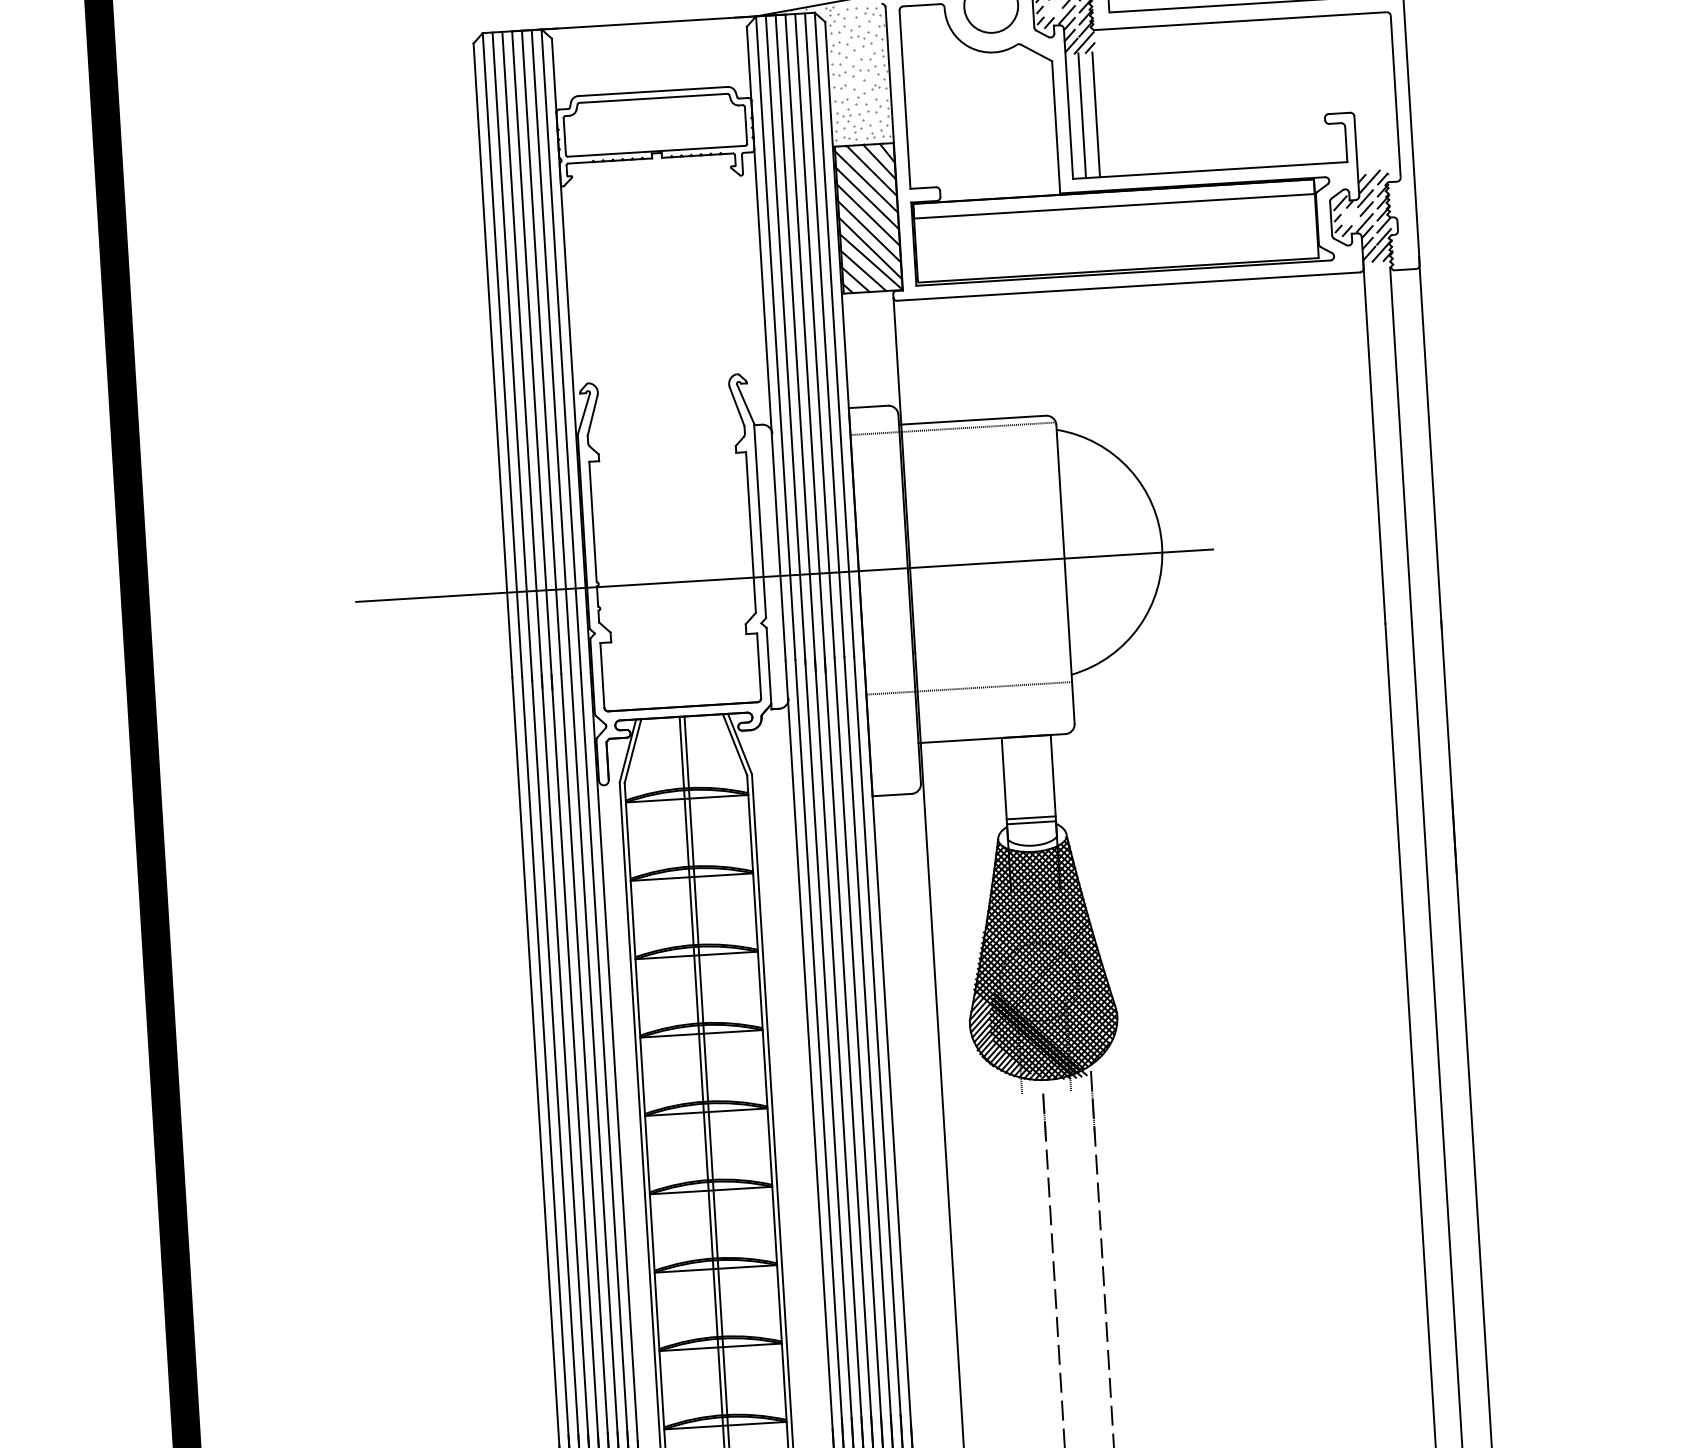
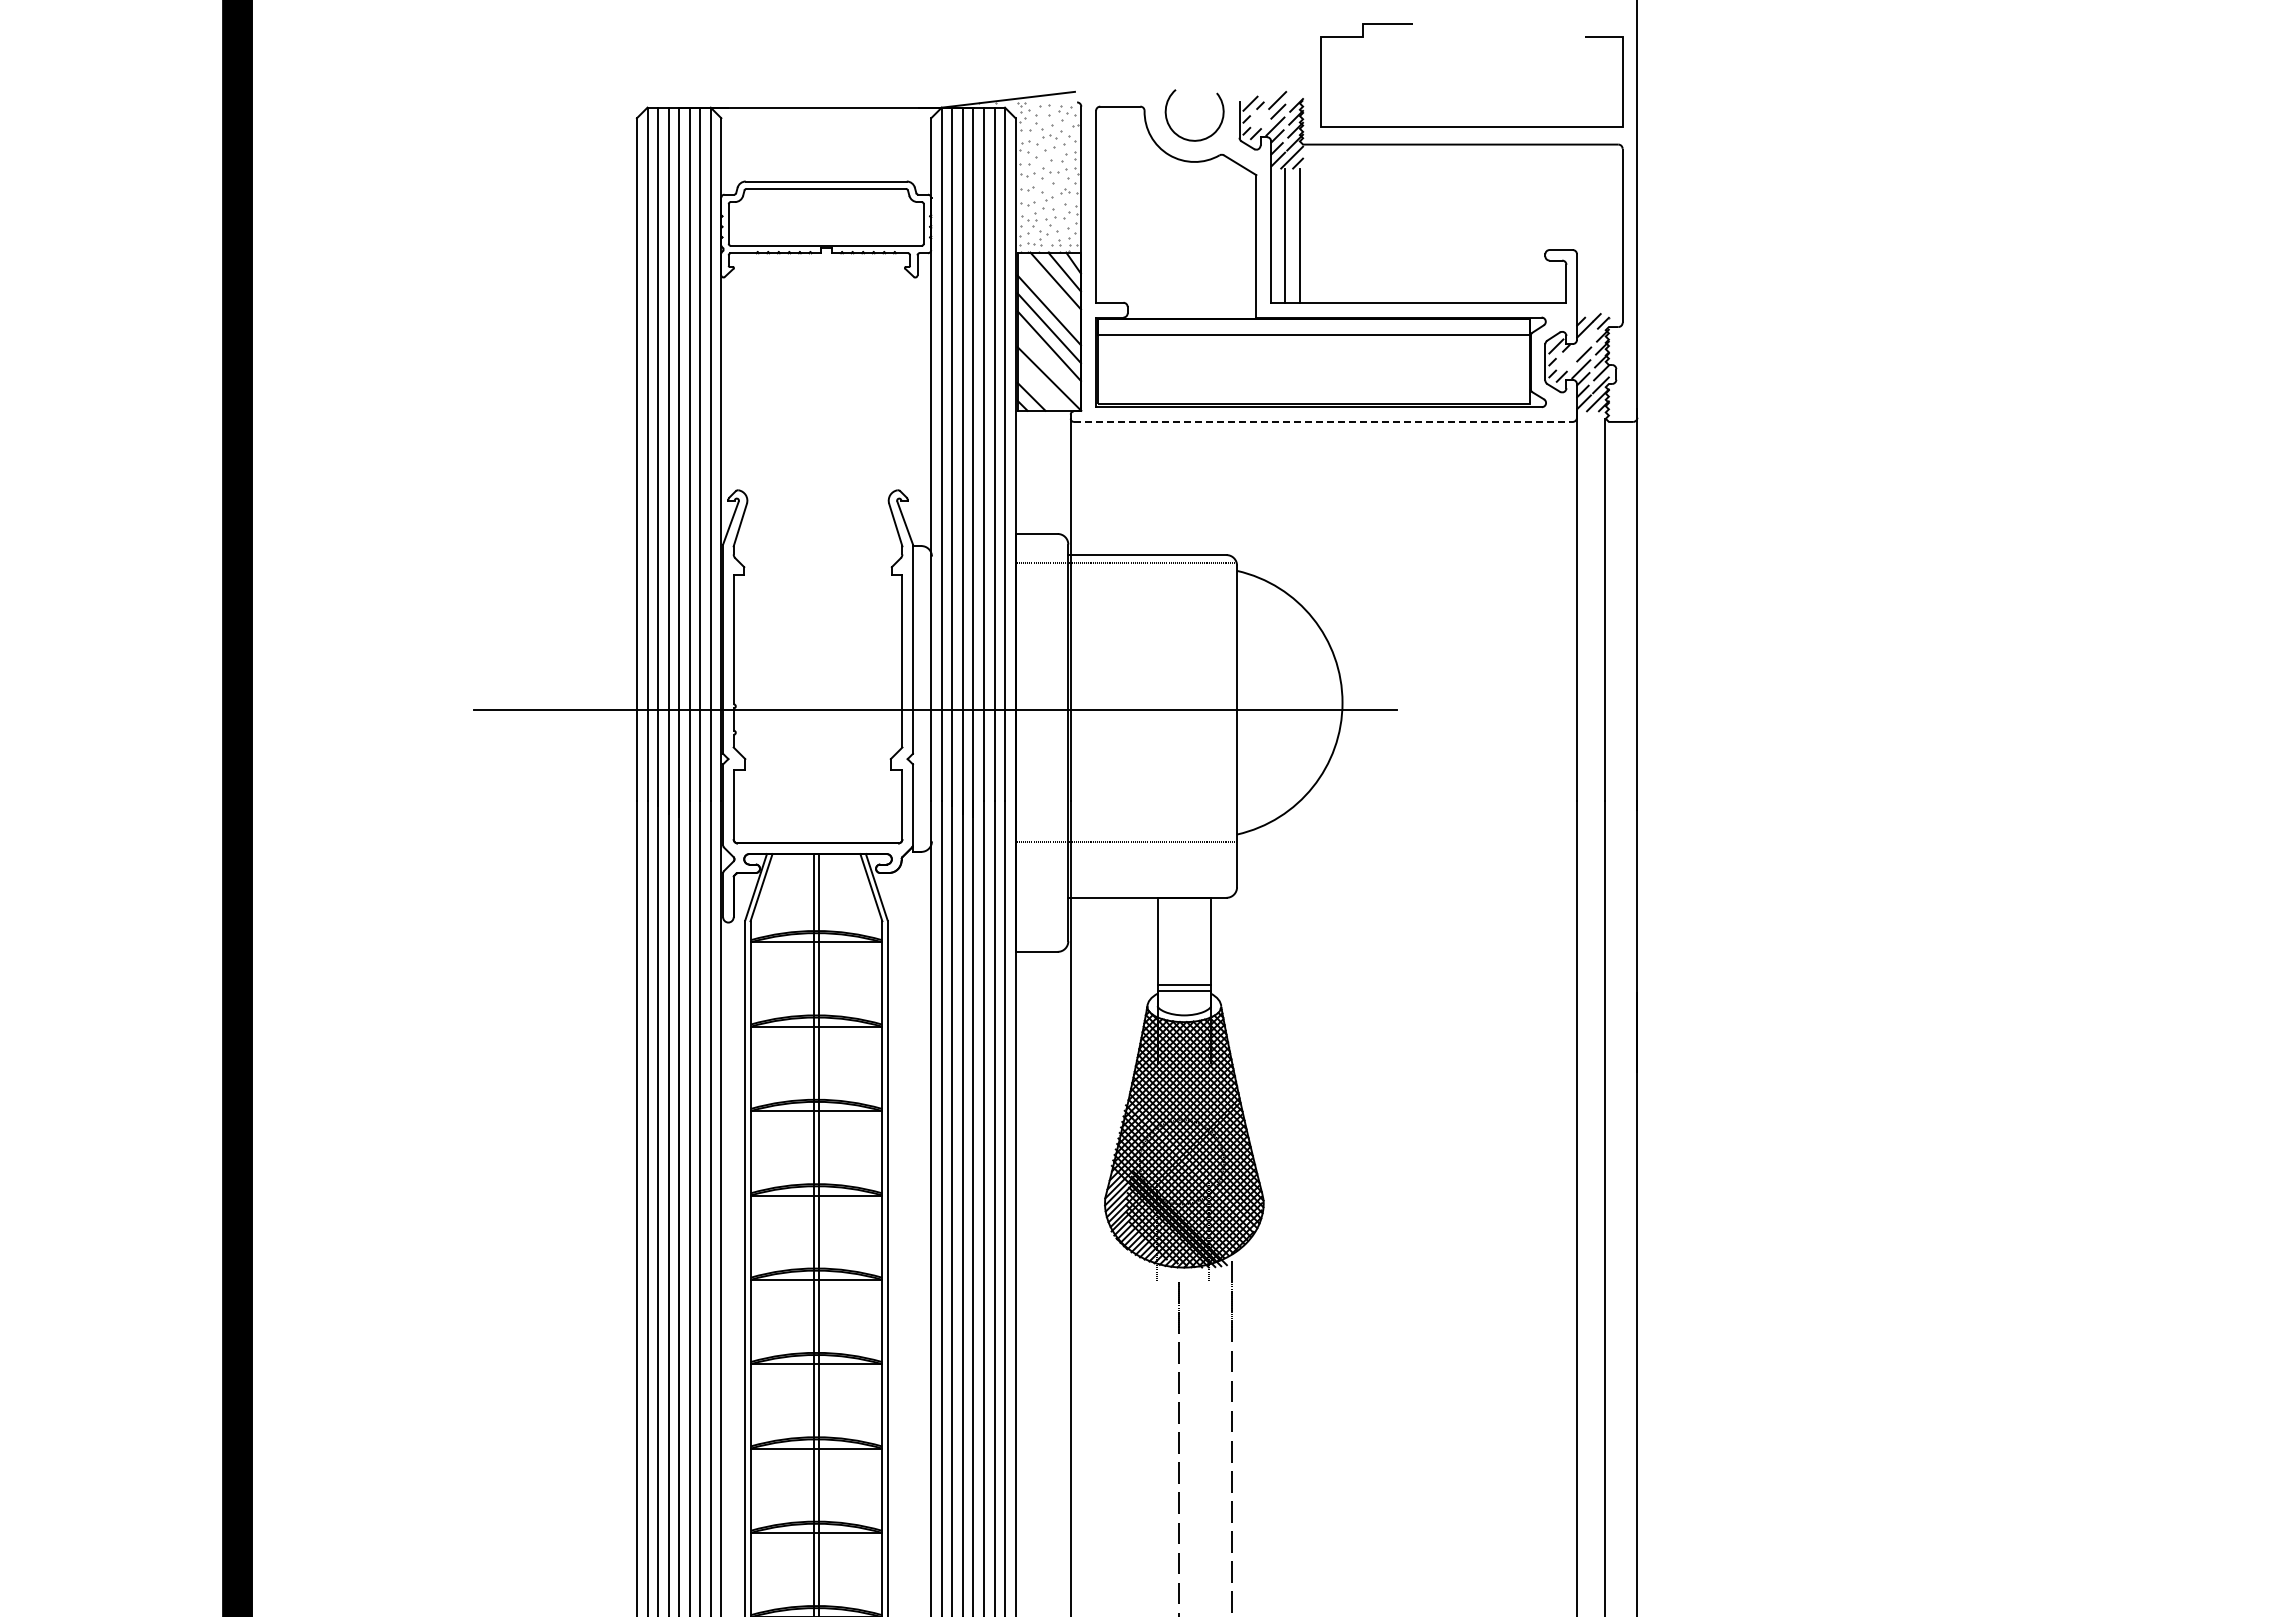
line: (865, 181) -> (1048, 292), removed
line: (1365, 198) -> (1583, 342), removed
line: (869, 247) -> (1048, 363), removed
line: (863, 270) -> (1040, 387), removed
line: (1128, 286) -> (1323, 421), solid -> dashed

